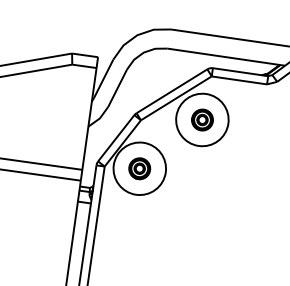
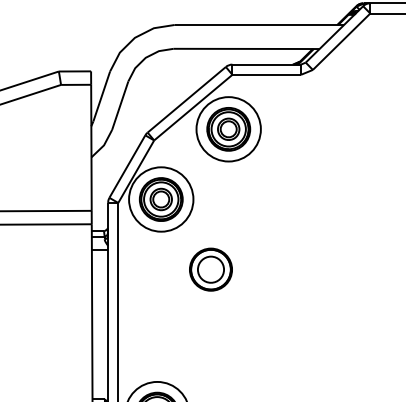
part: (202, 120) -> (228, 129), size x1.67
part: (139, 168) -> (160, 199), size x1.67
part: (171, 230) -> (210, 269), added

